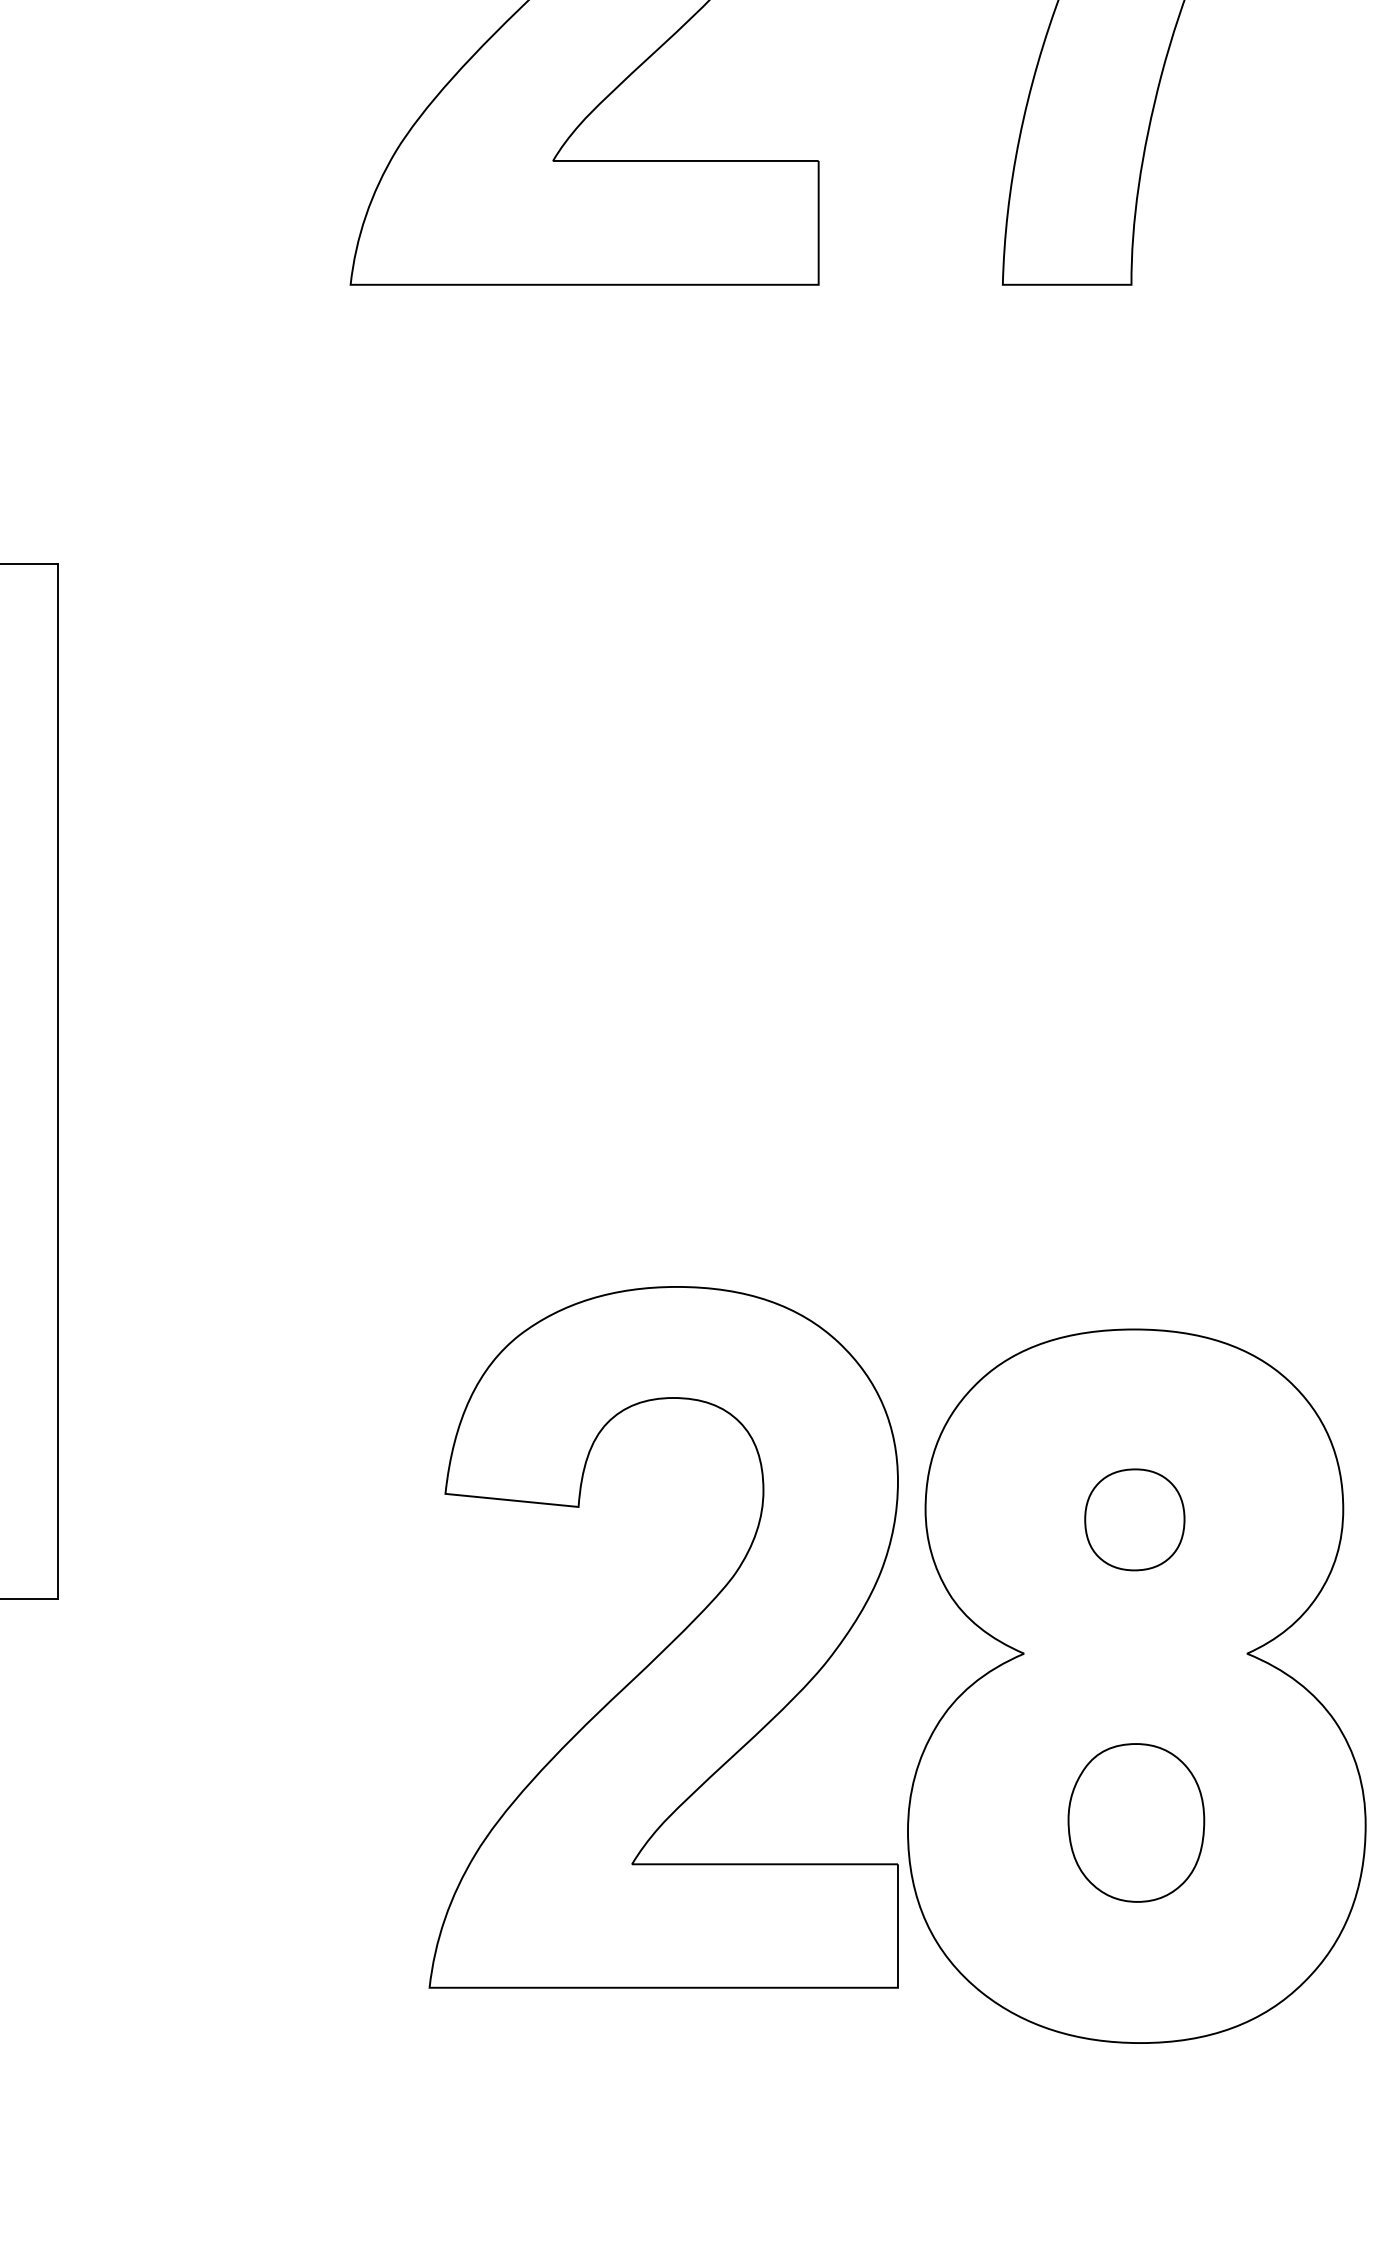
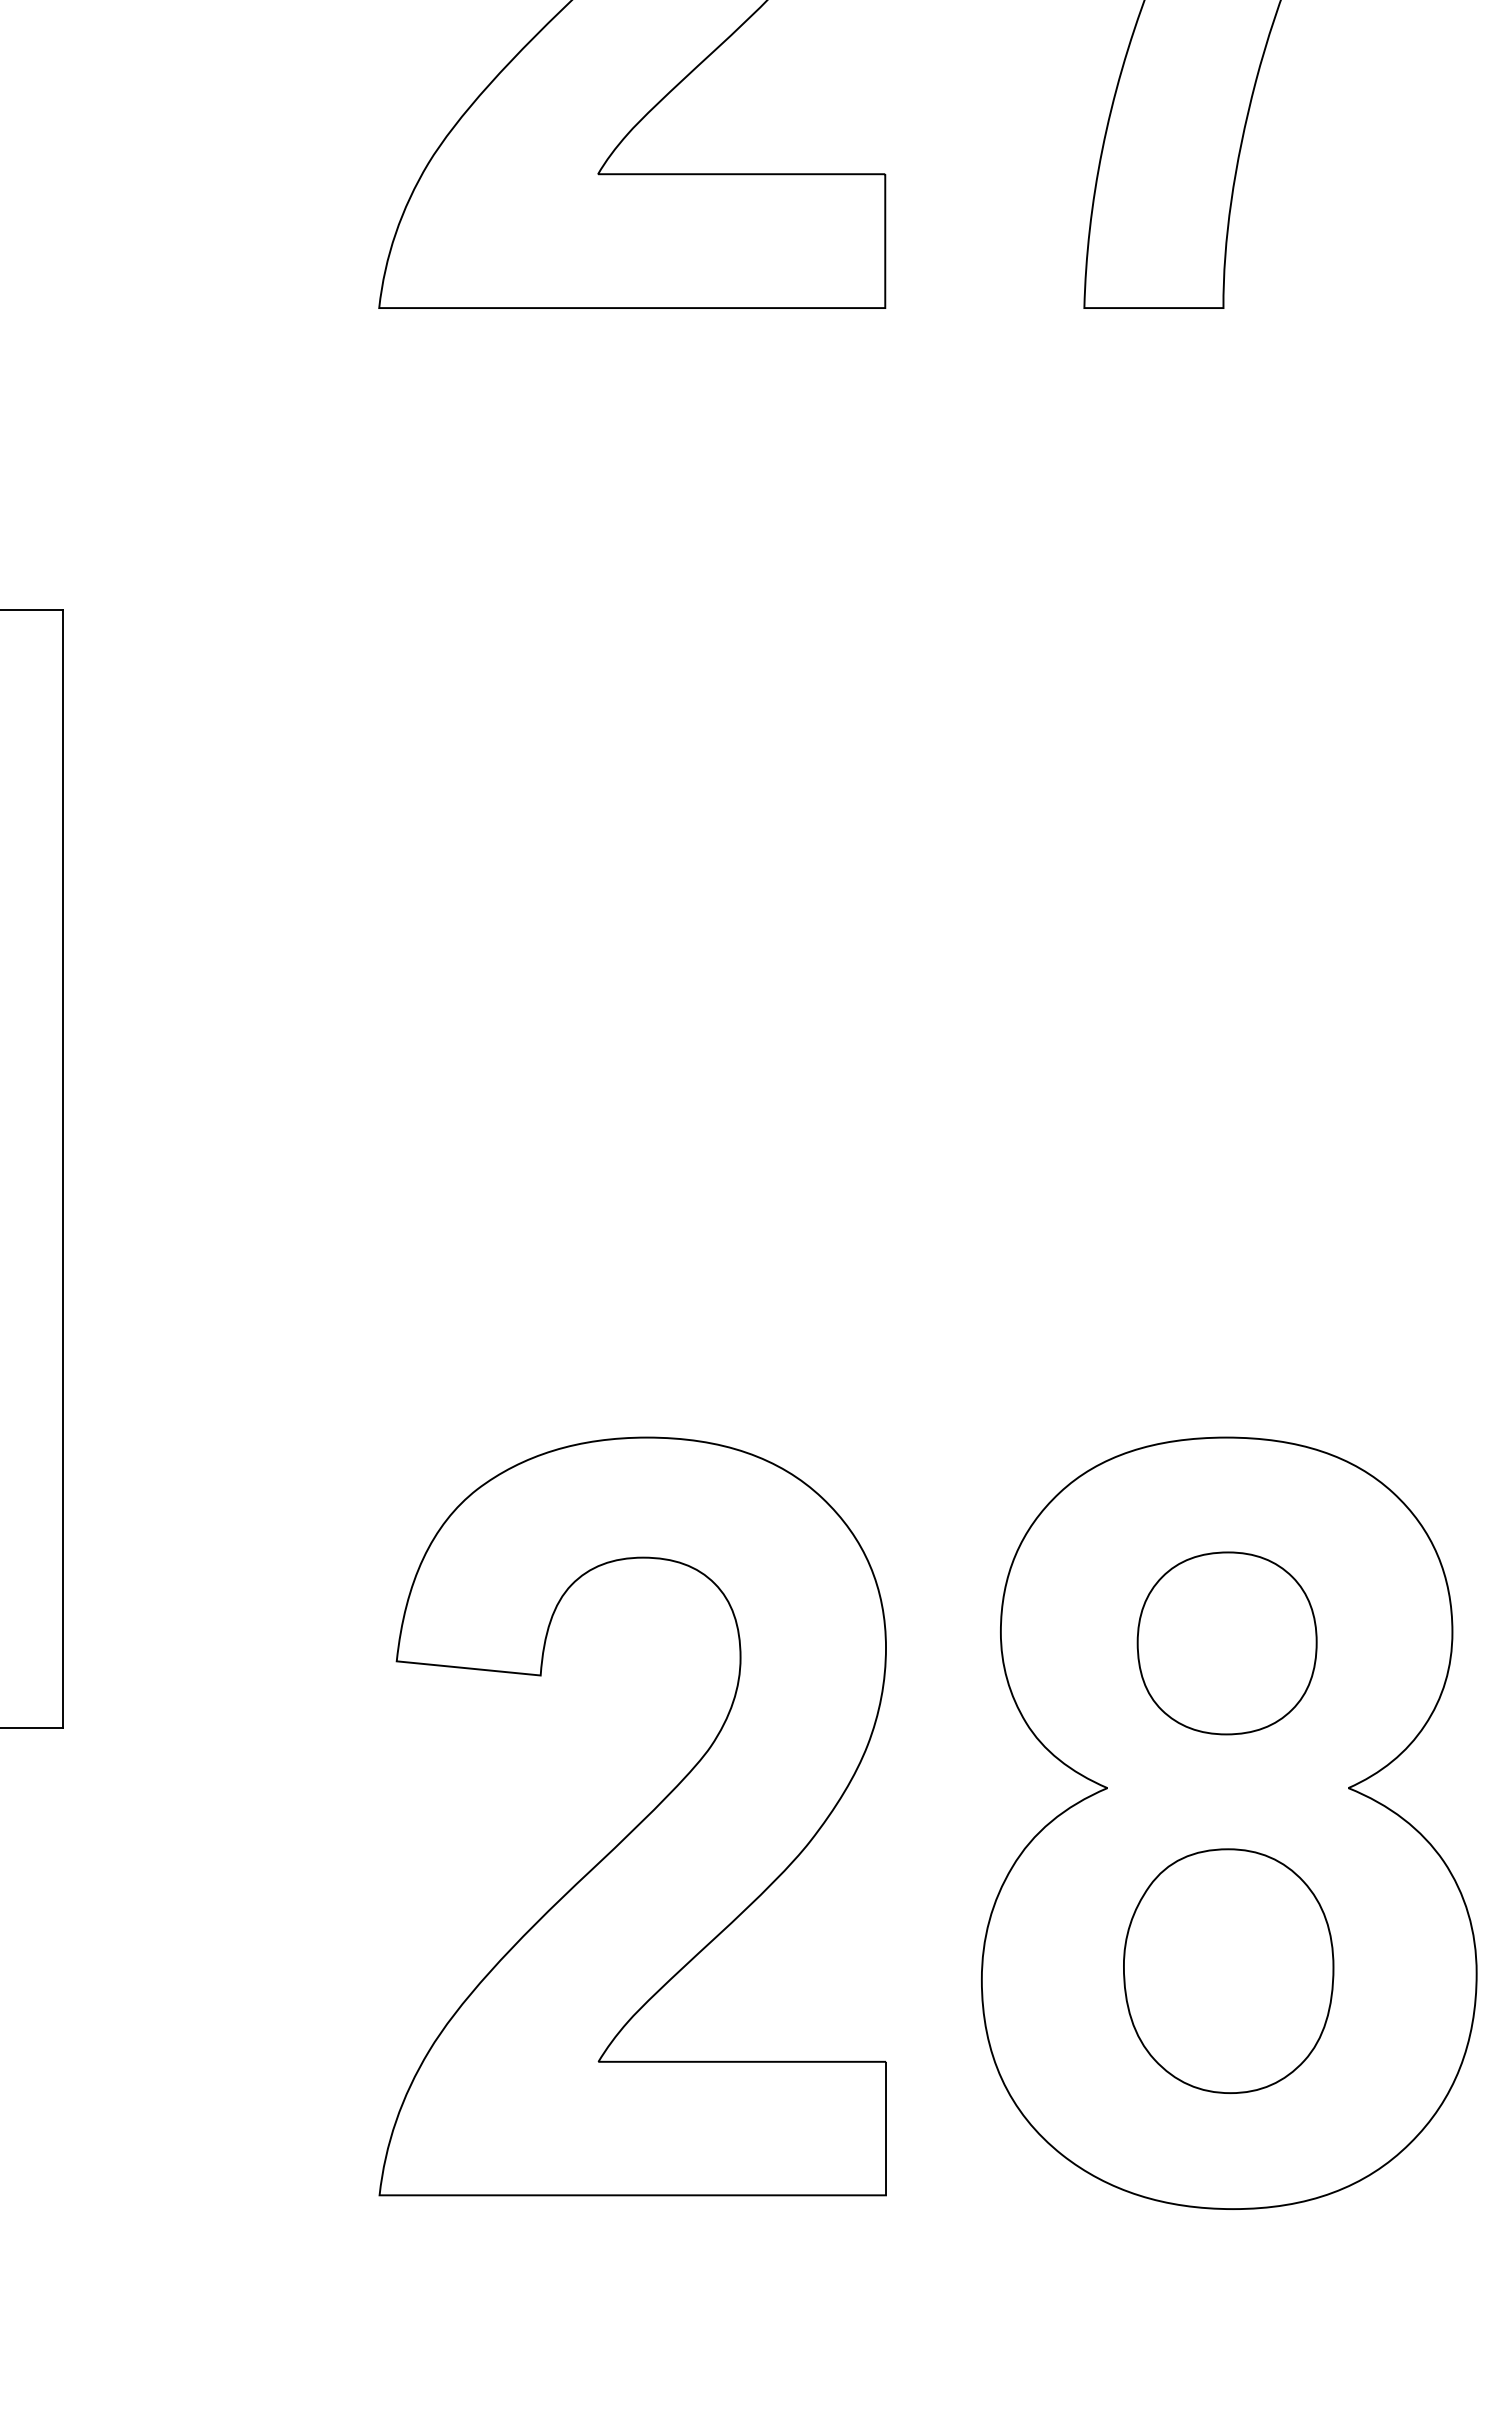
part: (1134, 1519) -> (1226, 1643), size x1.67
part: (669, 1642) -> (639, 1822), moved
part: (1136, 1822) -> (1228, 1970), size x1.43

